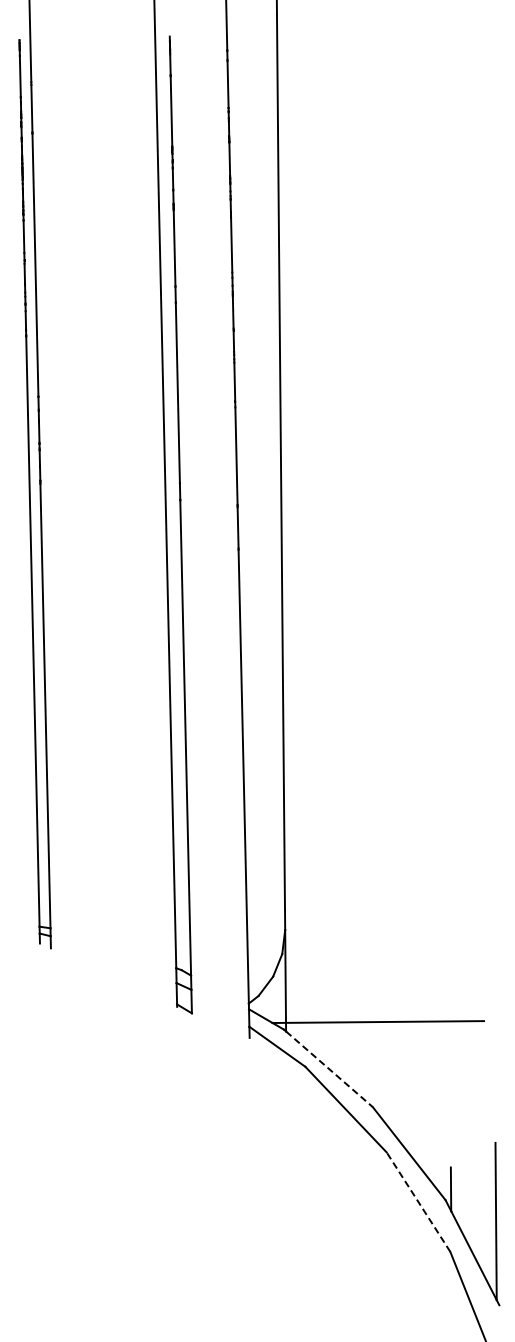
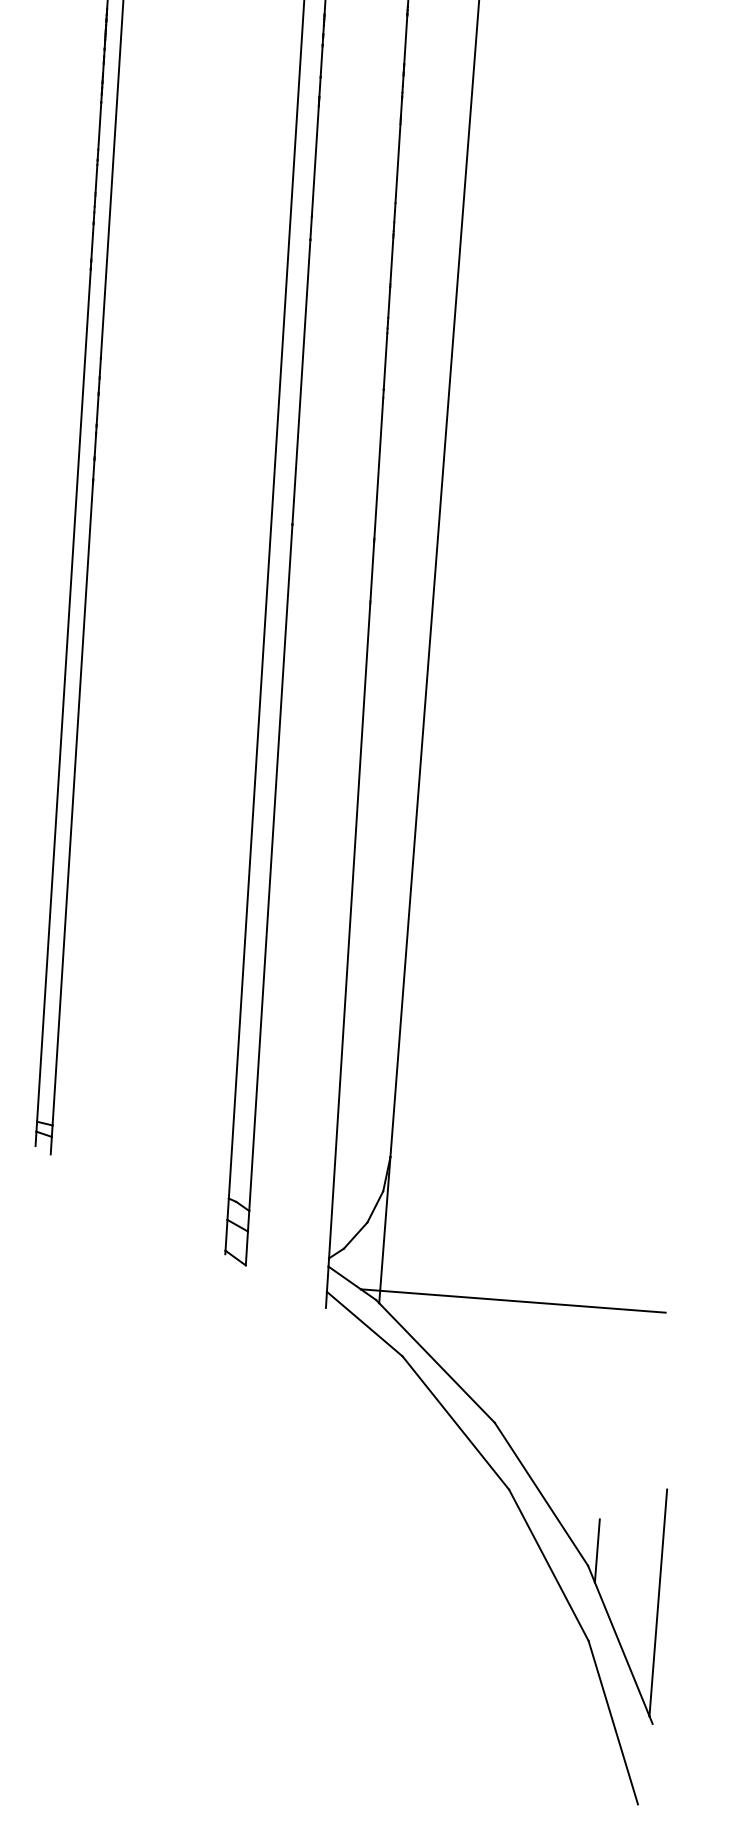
line: (329, 1069) -> (437, 1363), dashed -> solid
line: (418, 1201) -> (548, 1564), dashed -> solid

